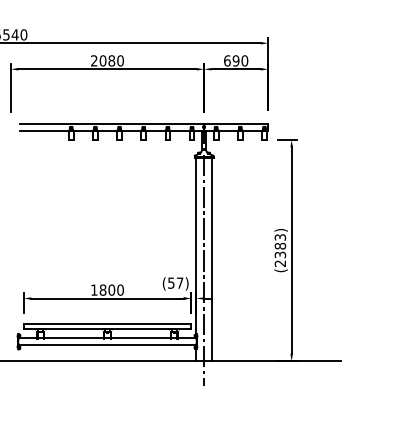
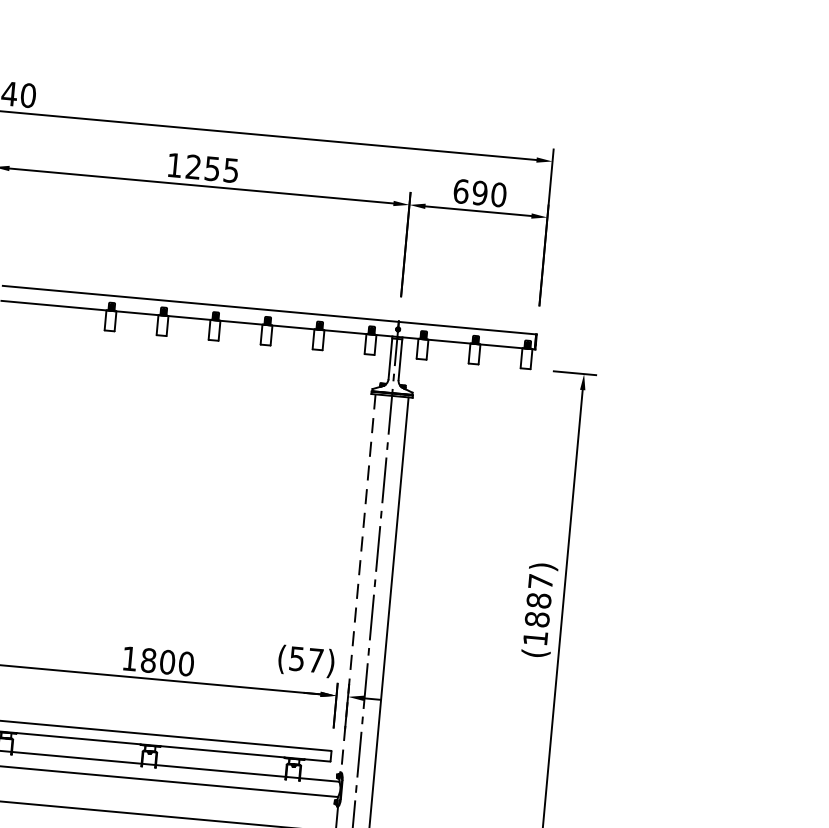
text: (107, 60) -> (203, 167), 2080 -> 1255
line: (196, 245) -> (358, 582), solid -> dashed
text: (280, 250) -> (538, 609), (2383) -> (1887)

